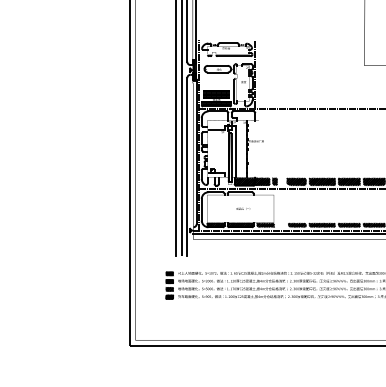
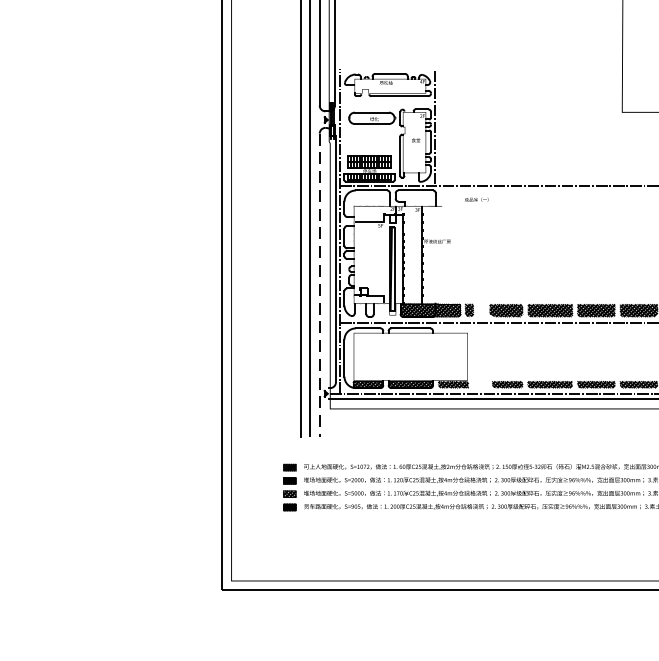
line: (187, 166) -> (320, 284), solid -> dashed
text: (243, 208) -> (477, 199), moved

